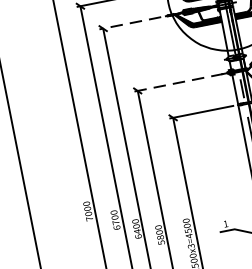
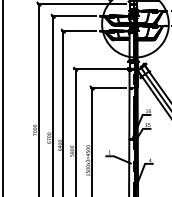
line: (129, 23) -> (78, 31), dashed -> solid
line: (179, 82) -> (99, 69), dashed -> solid

